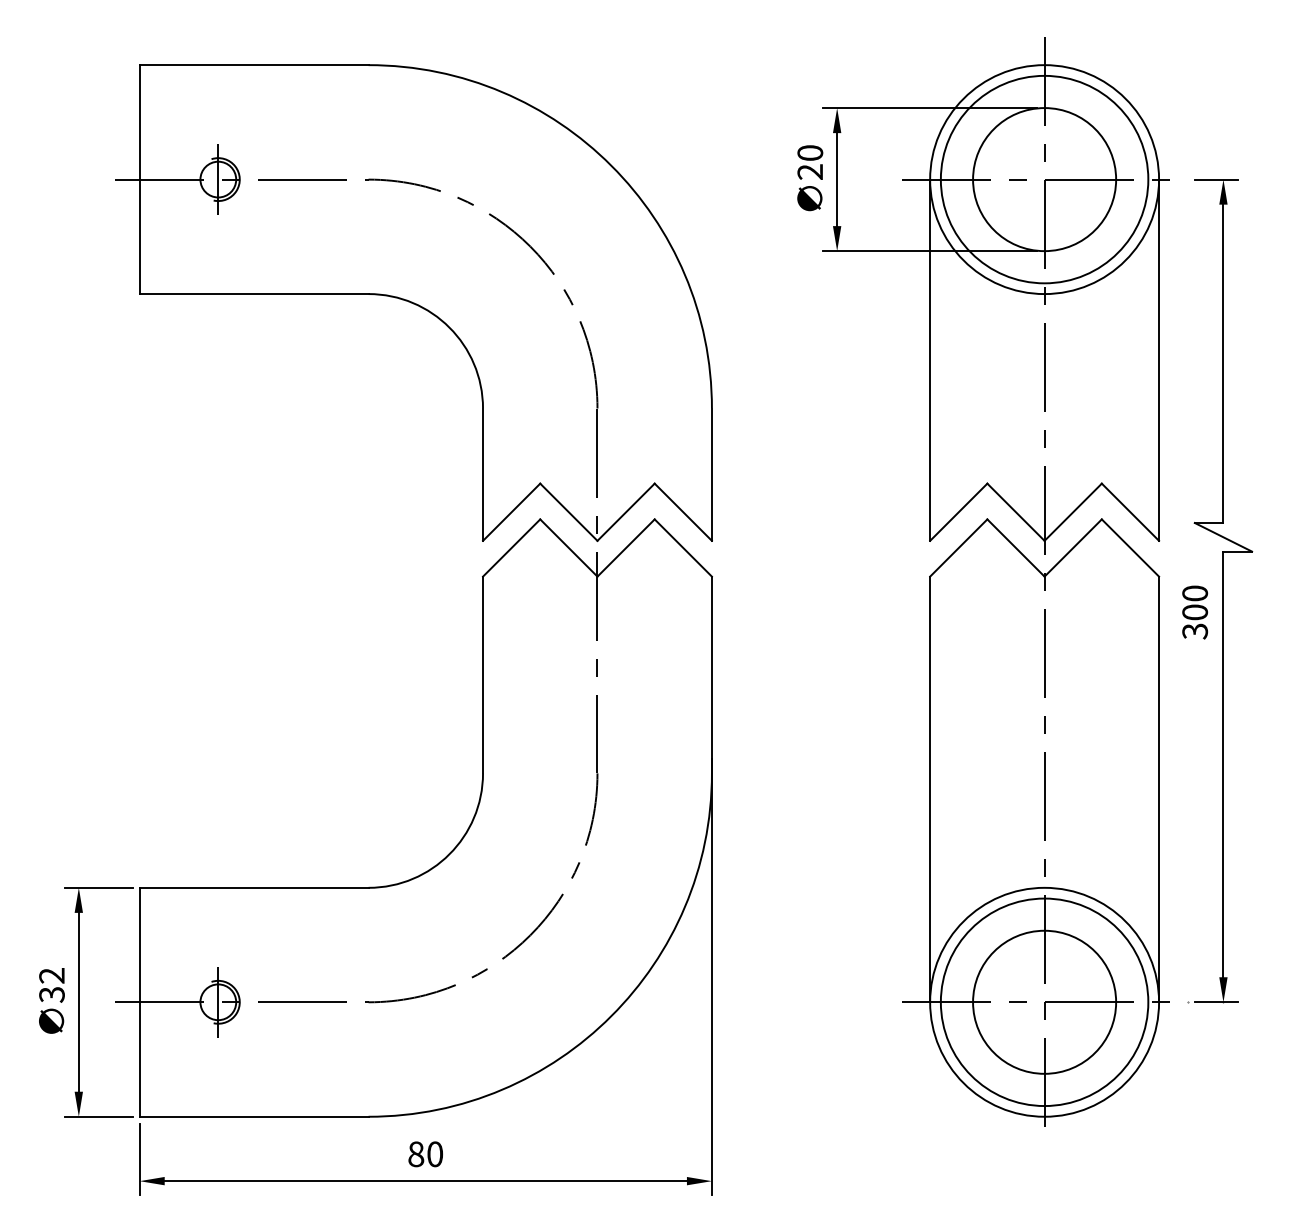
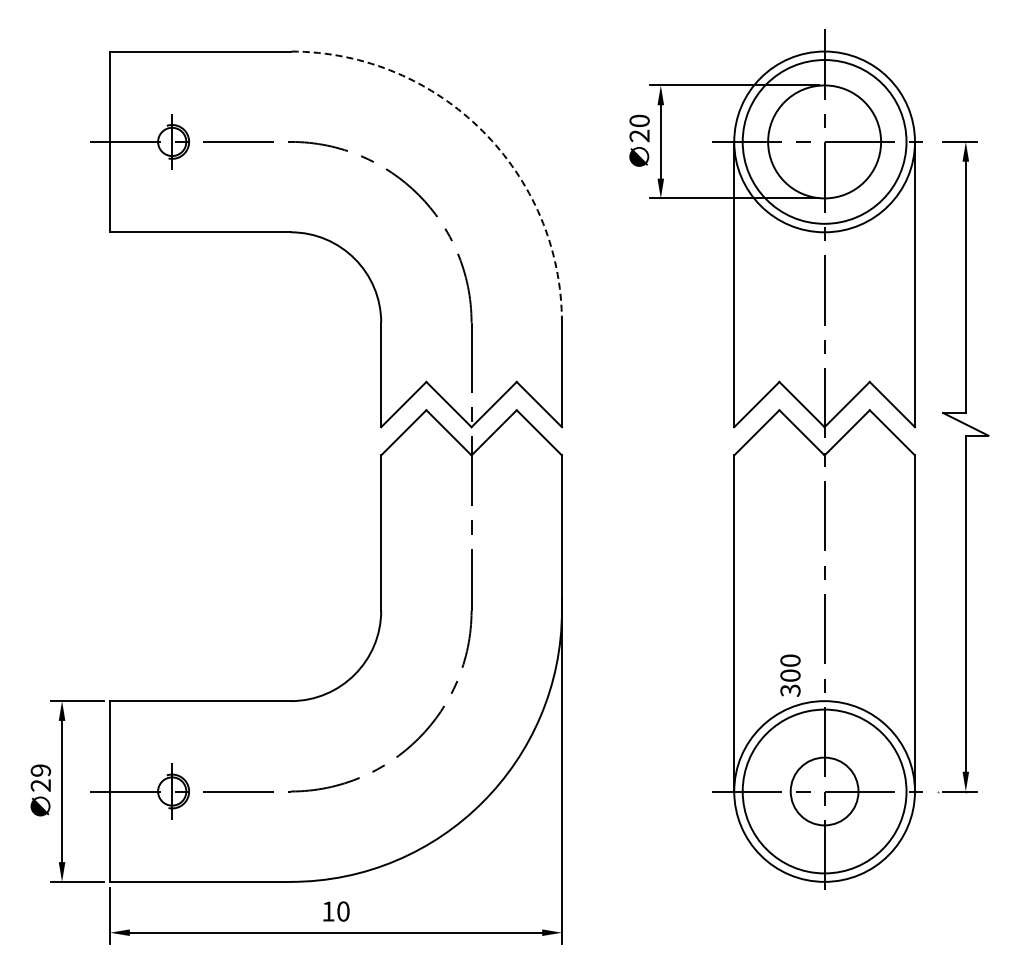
arc: (611, 165) -> (482, 130), solid -> dashed
text: (1195, 612) -> (790, 675), moved
text: (52, 984) -> (41, 777), 32 -> 29
circle: (1044, 1002) -> (824, 791), size x0.6
text: (416, 1154) -> (328, 911), 80 -> 10

